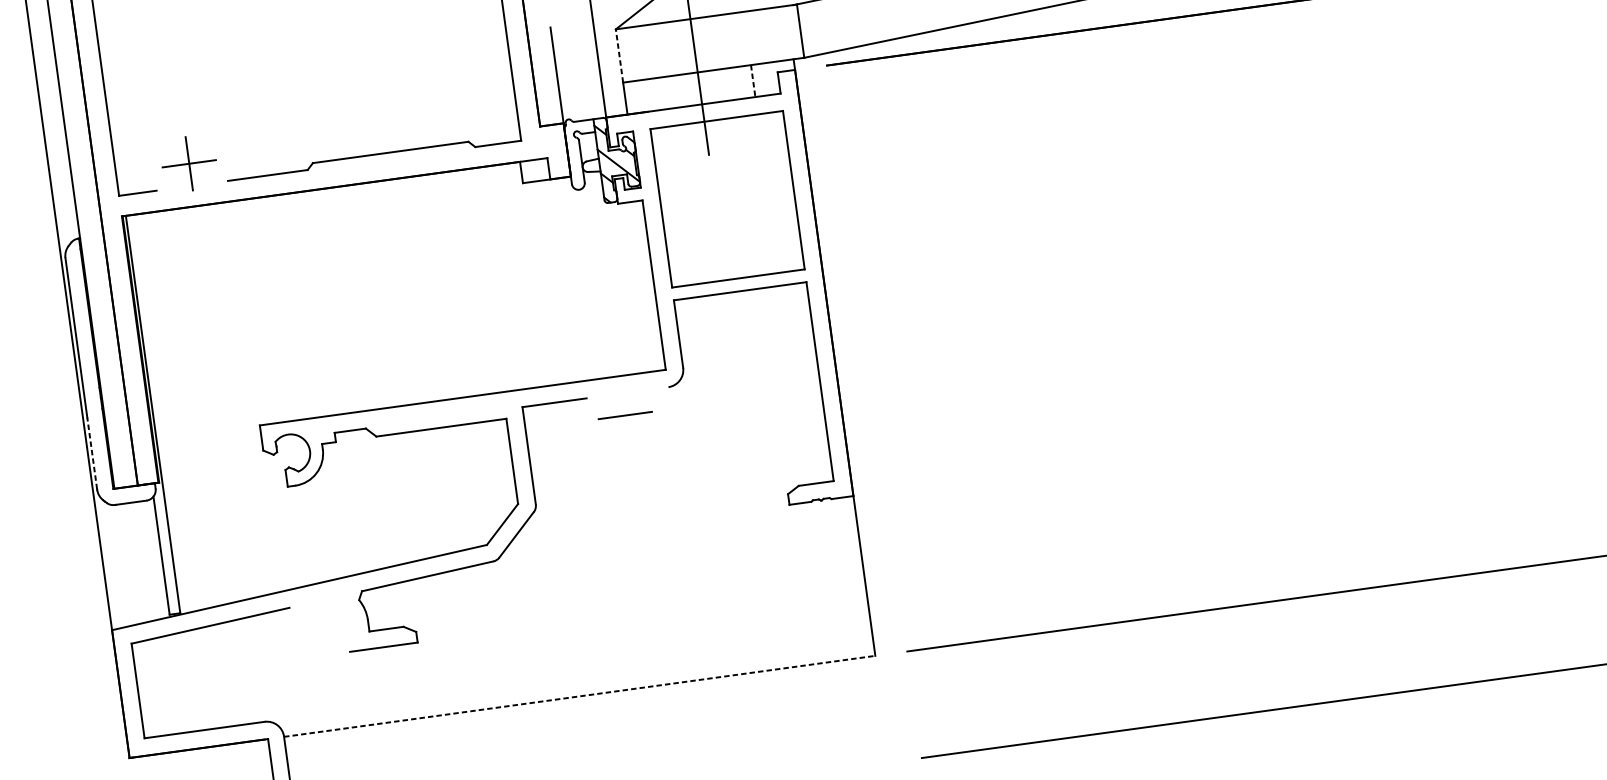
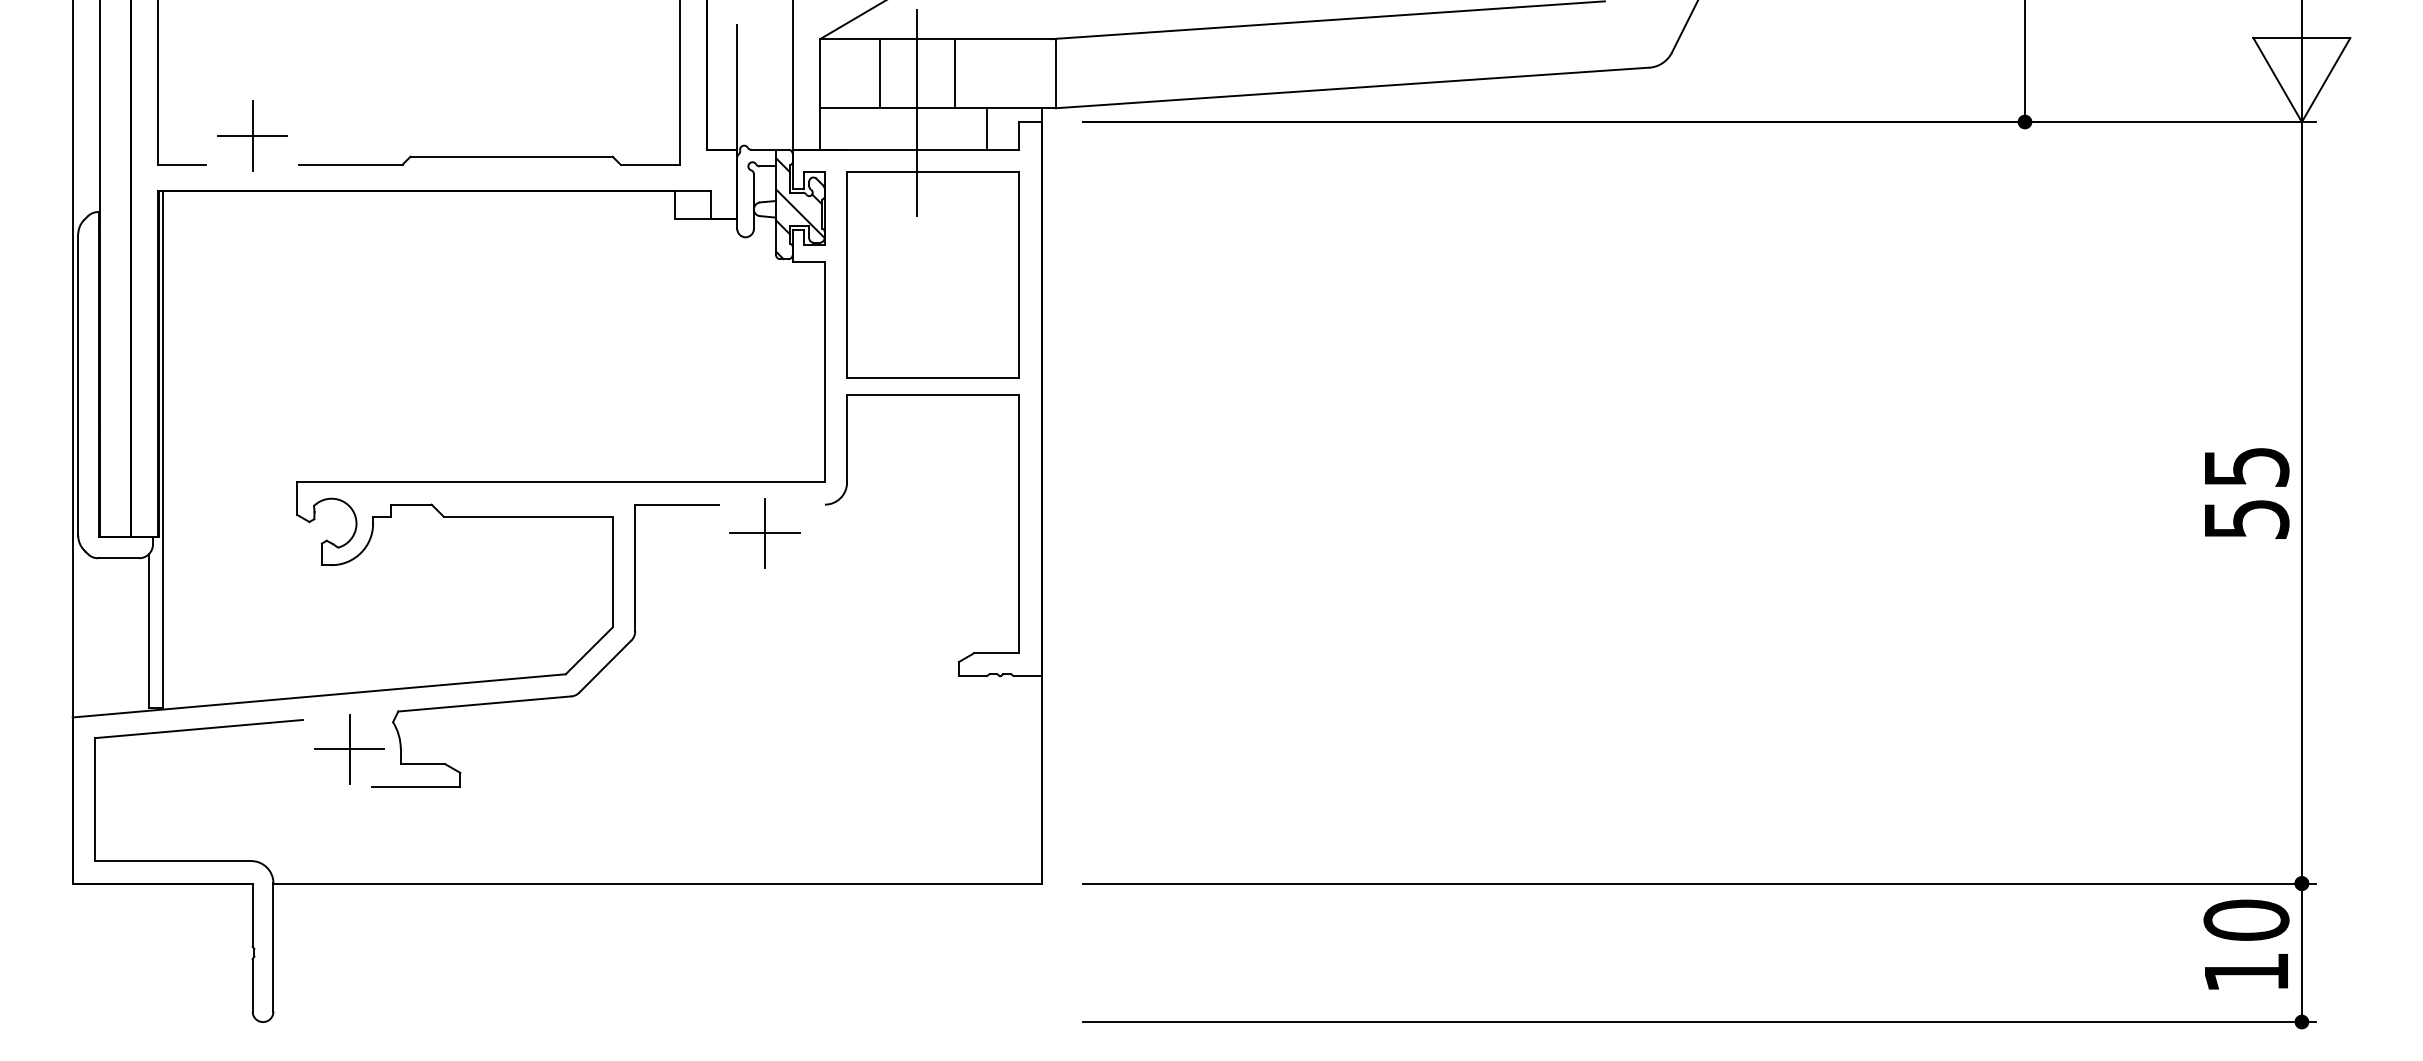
line: (722, 41) -> (954, 73), added
line: (664, 49) -> (879, 73), added
line: (619, 55) -> (820, 73), dashed -> solid
line: (753, 81) -> (986, 129), dashed -> solid
line: (624, 414) -> (764, 532), added
line: (92, 453) -> (78, 488), dashed -> solid
part: (328, 625) -> (349, 749), added
line: (580, 696) -> (658, 883), dashed -> solid

